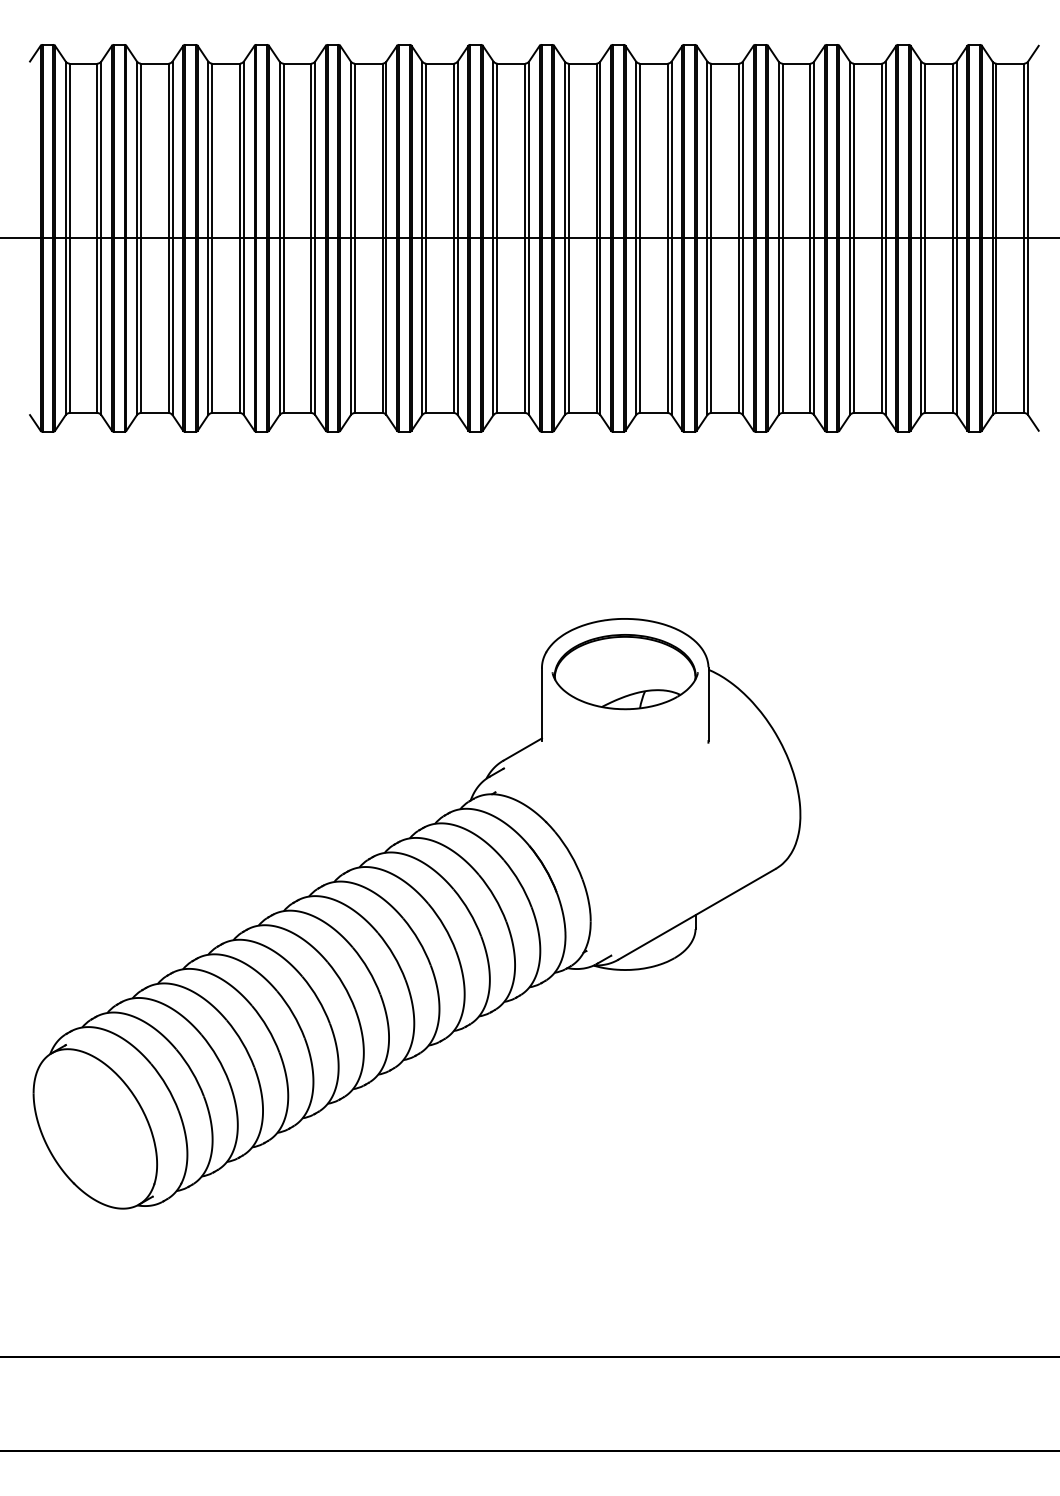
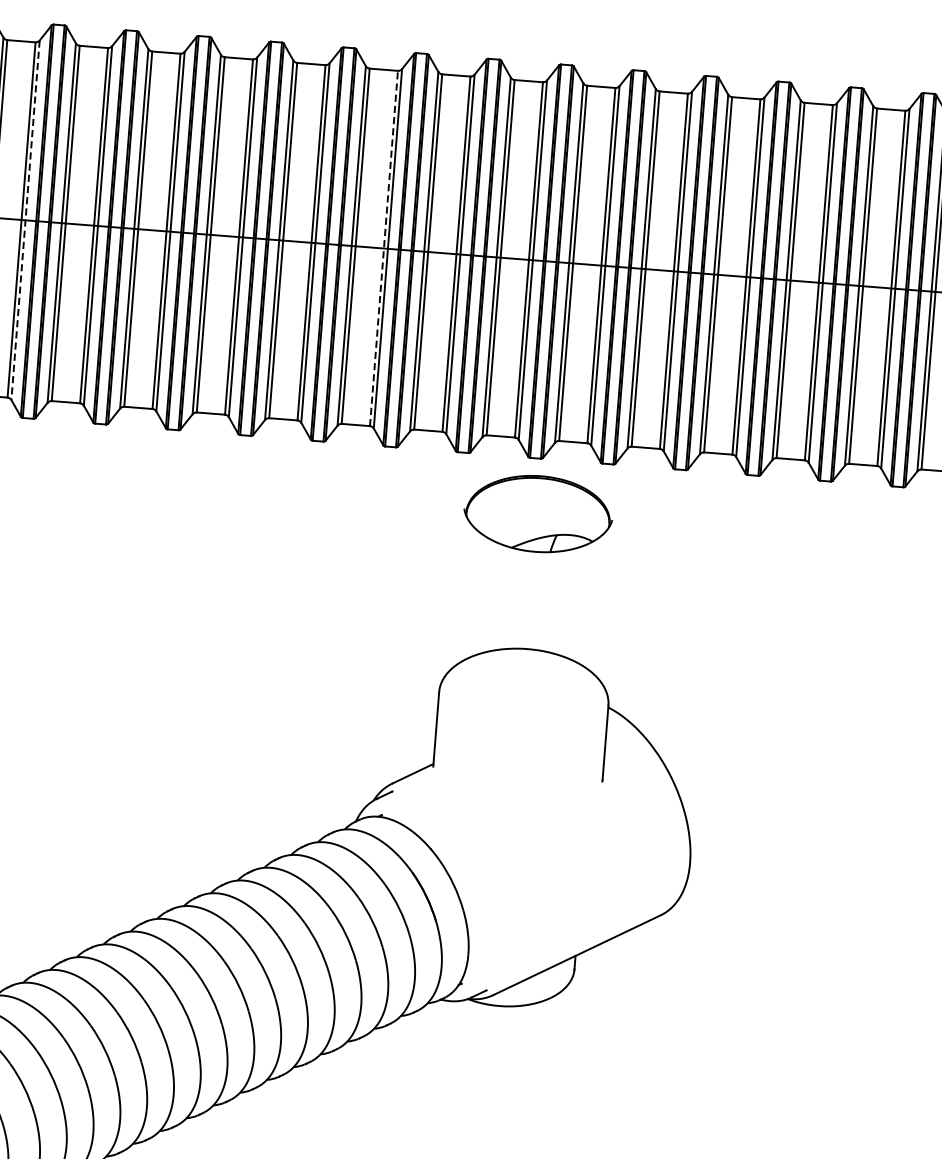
line: (101, 238) -> (25, 220), solid -> dashed
line: (453, 238) -> (383, 248), solid -> dashed
part: (624, 672) -> (537, 514), moved

